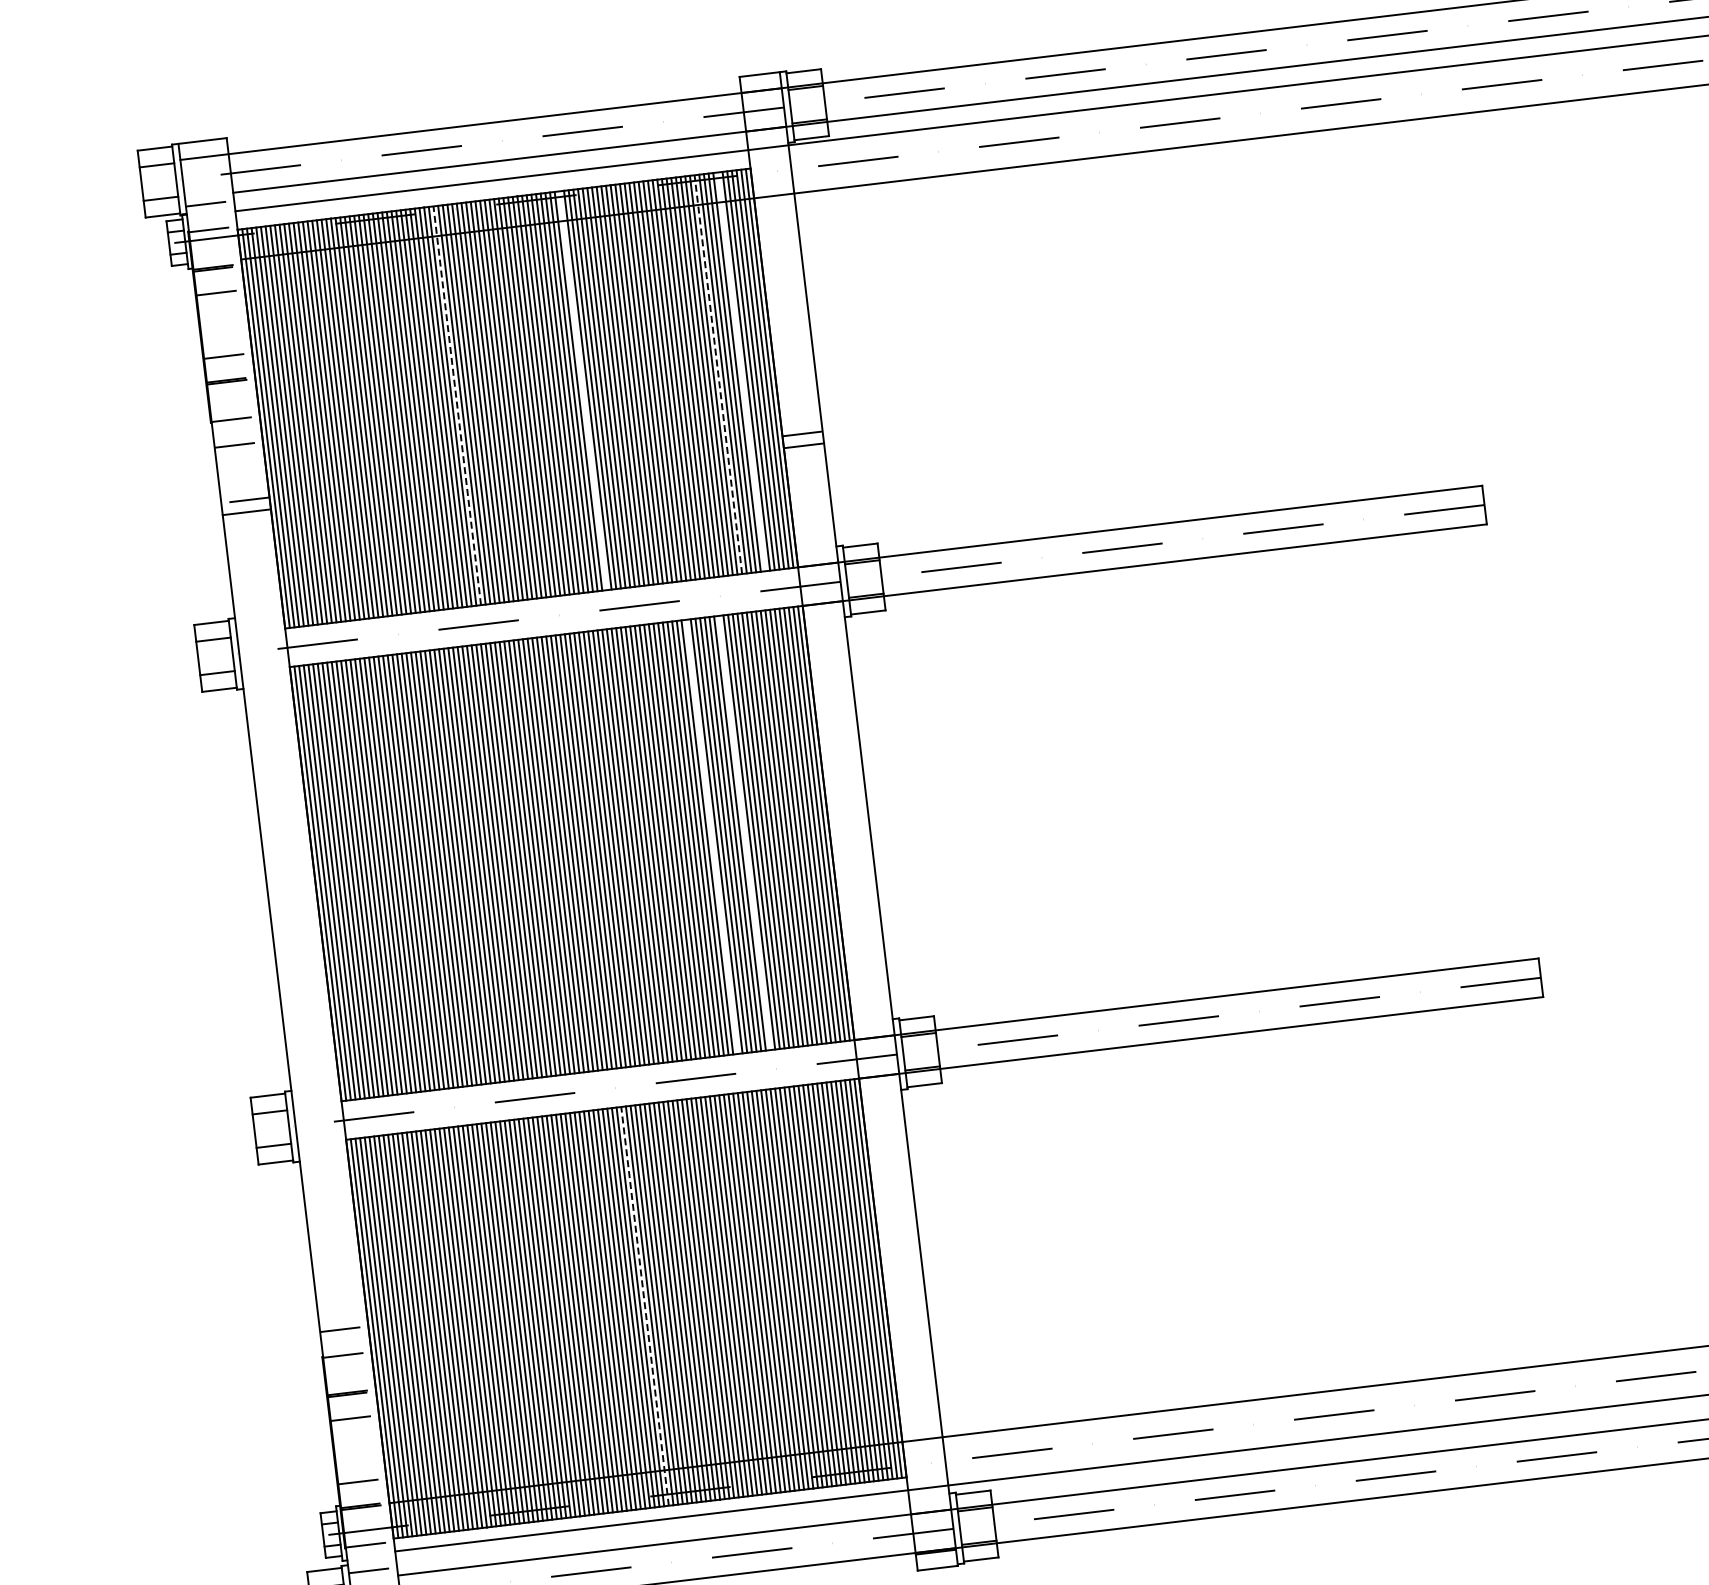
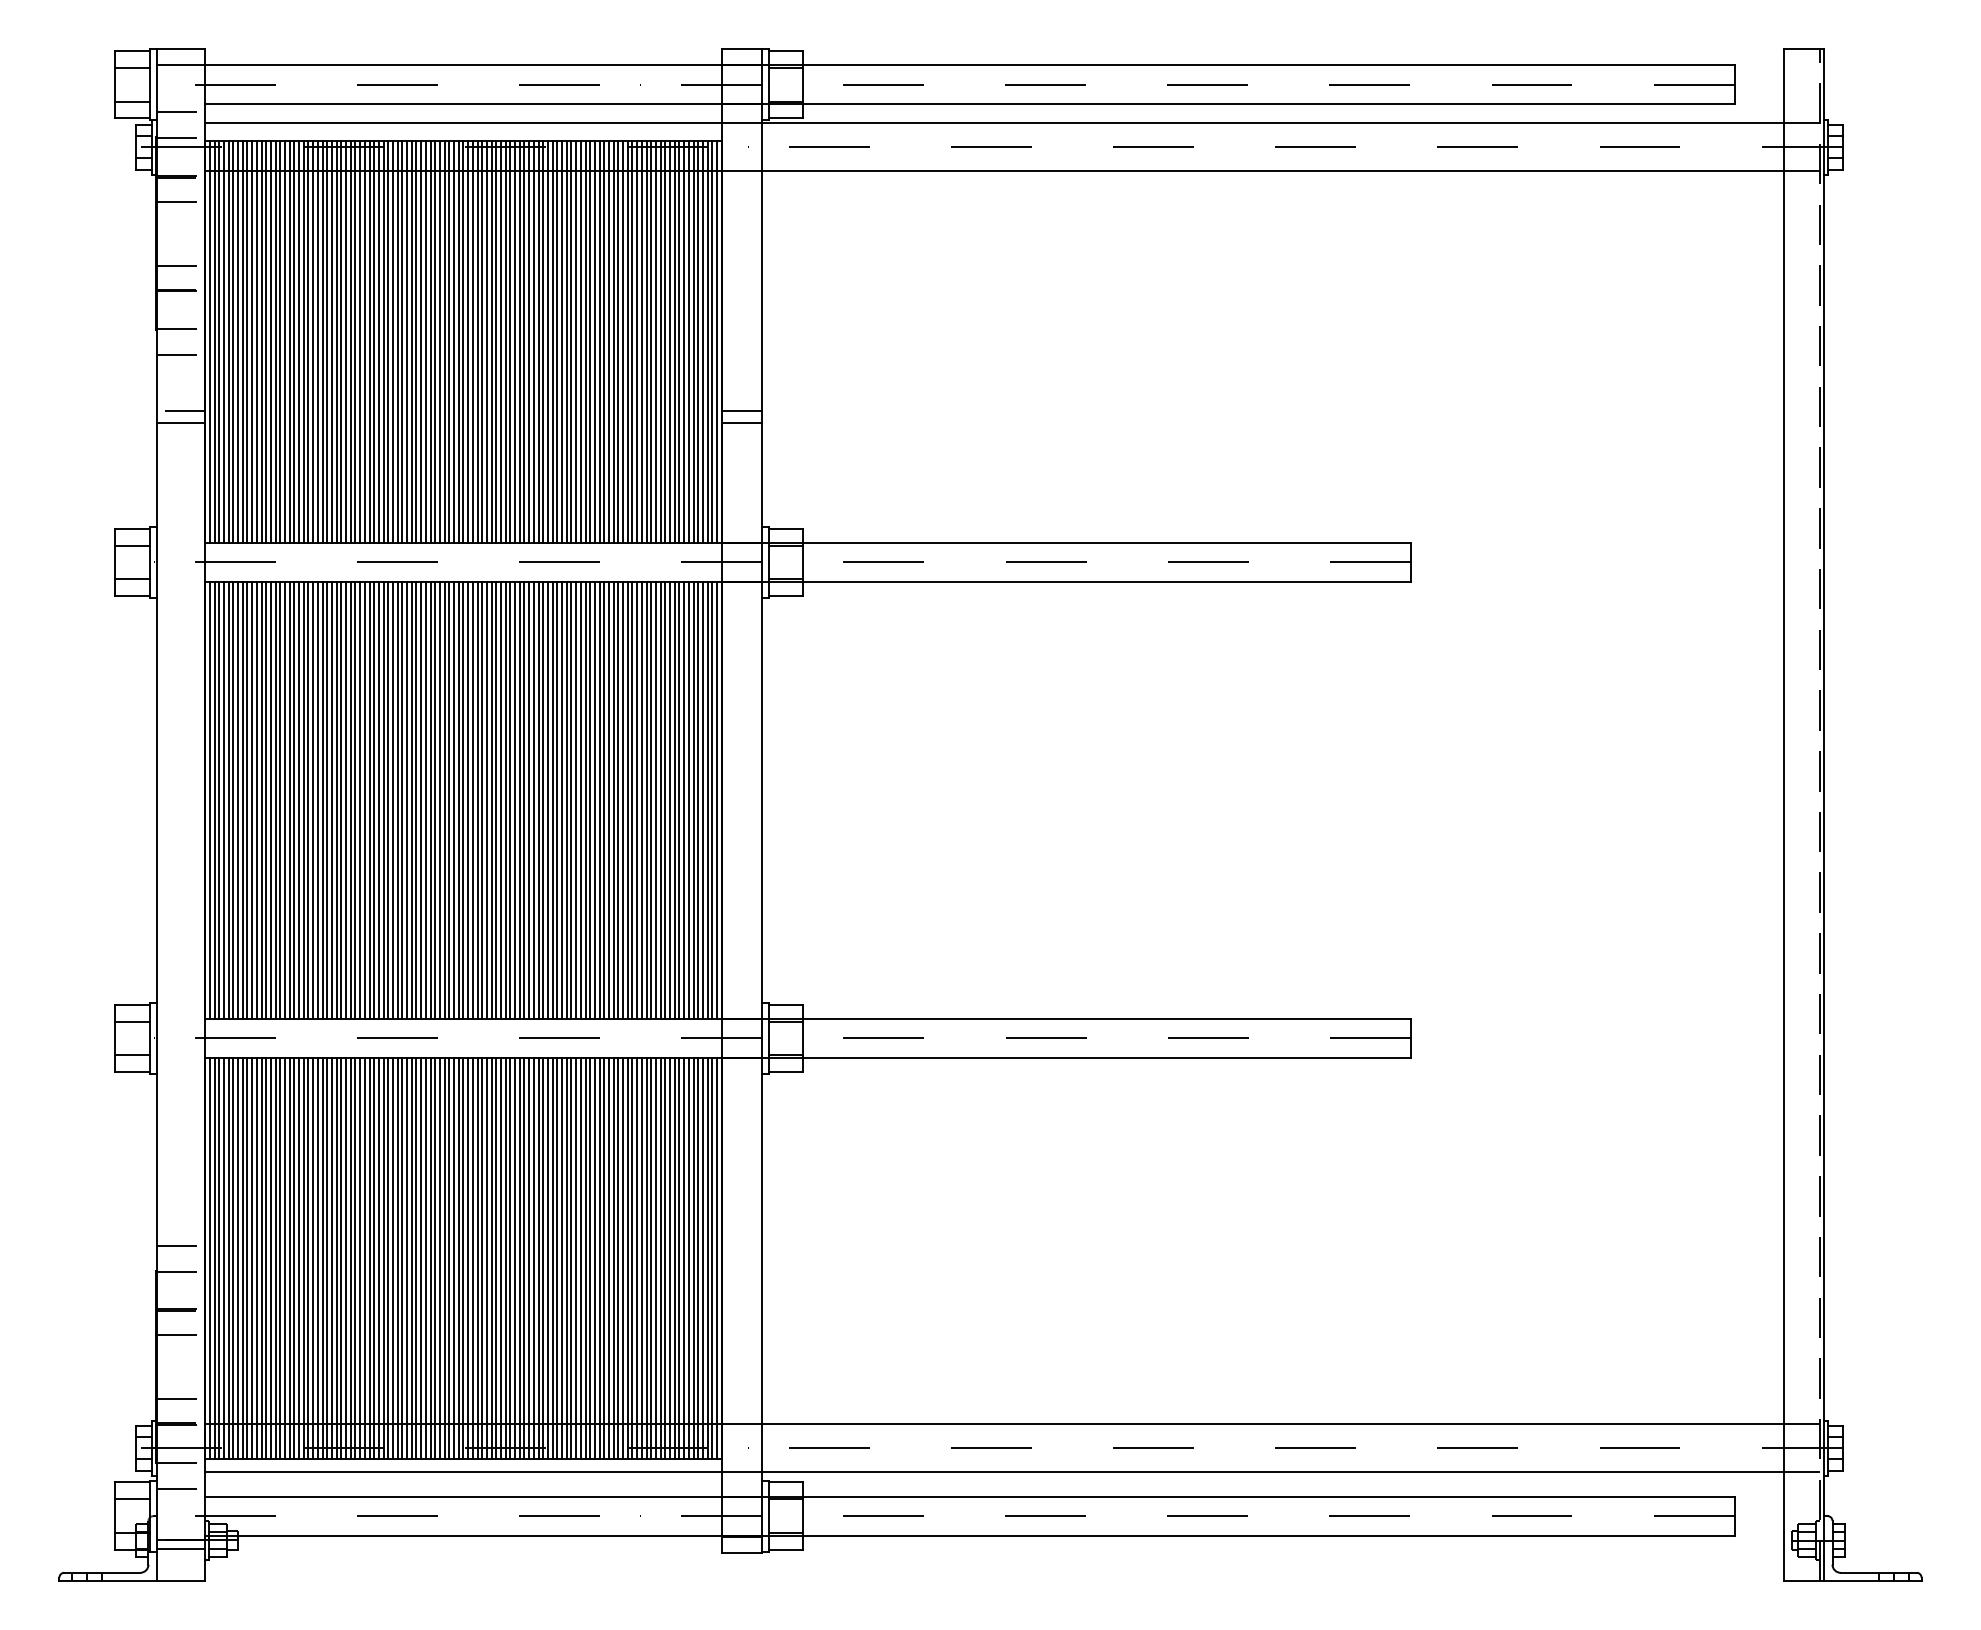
line: (741, 371) -> (688, 341), added
line: (718, 374) -> (665, 342), dashed -> solid
line: (583, 390) -> (529, 341), added
line: (457, 406) -> (402, 342), dashed -> solid
line: (744, 833) -> (637, 800), added
line: (712, 836) -> (604, 800), added
line: (645, 1306) -> (482, 1258), dashed -> solid

